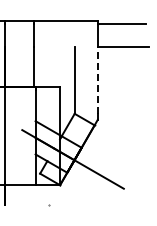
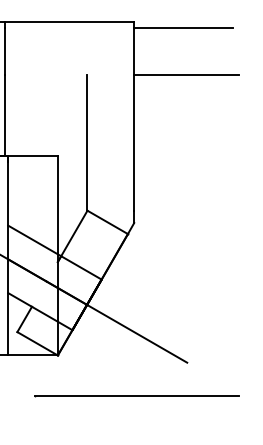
line: (97, 80) -> (133, 143), dashed -> solid
line: (98, 205) -> (135, 396), added

